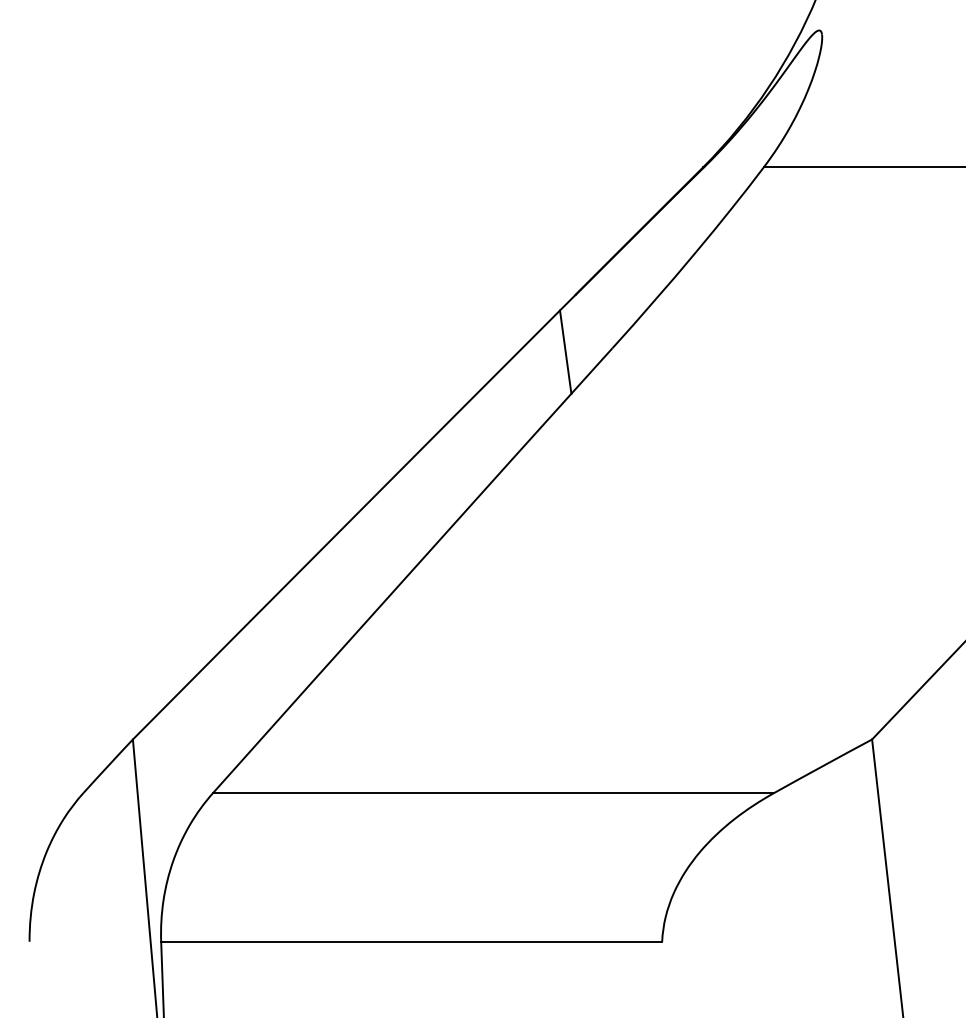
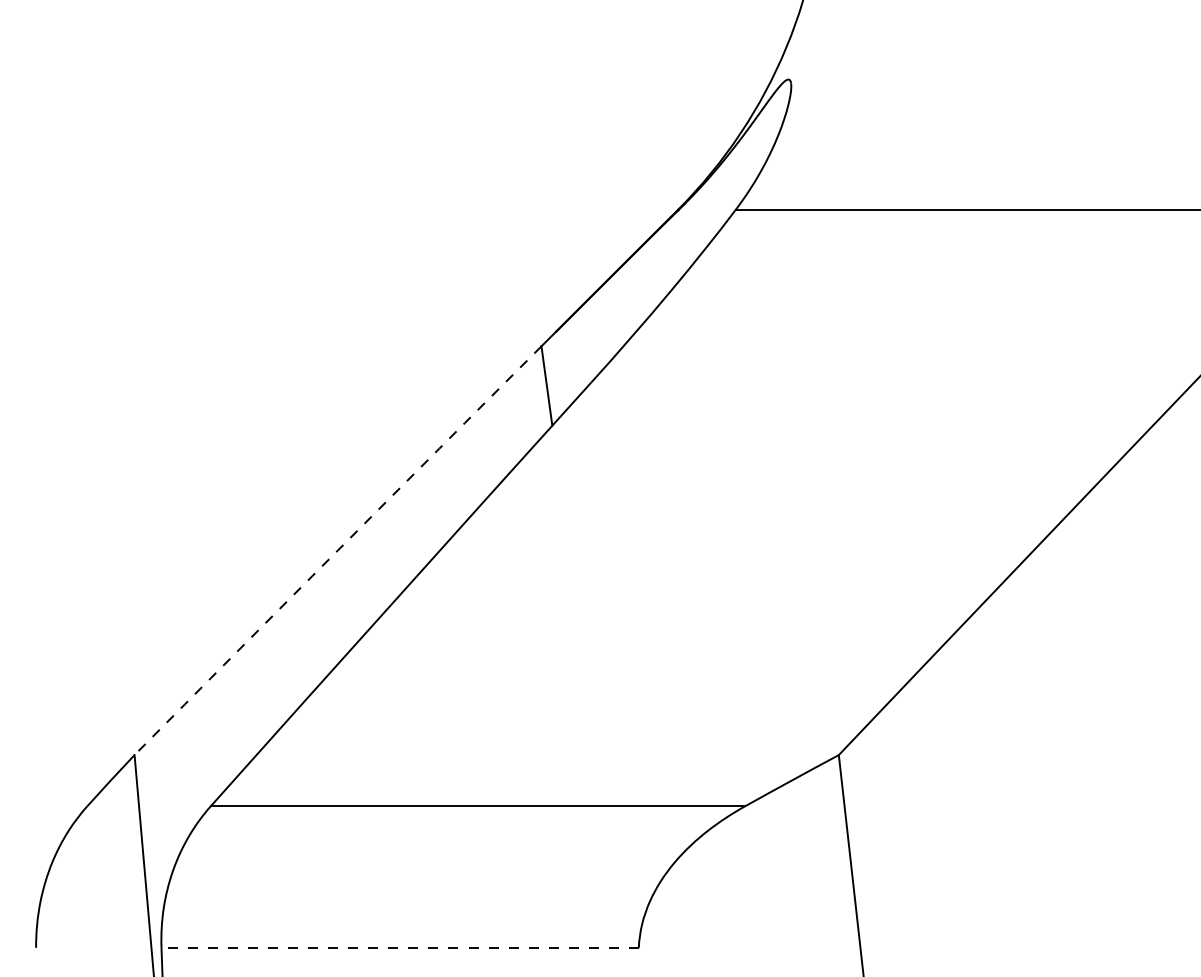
arc: (345, 524) -> (337, 550), solid -> dashed
line: (412, 941) -> (400, 947), solid -> dashed

